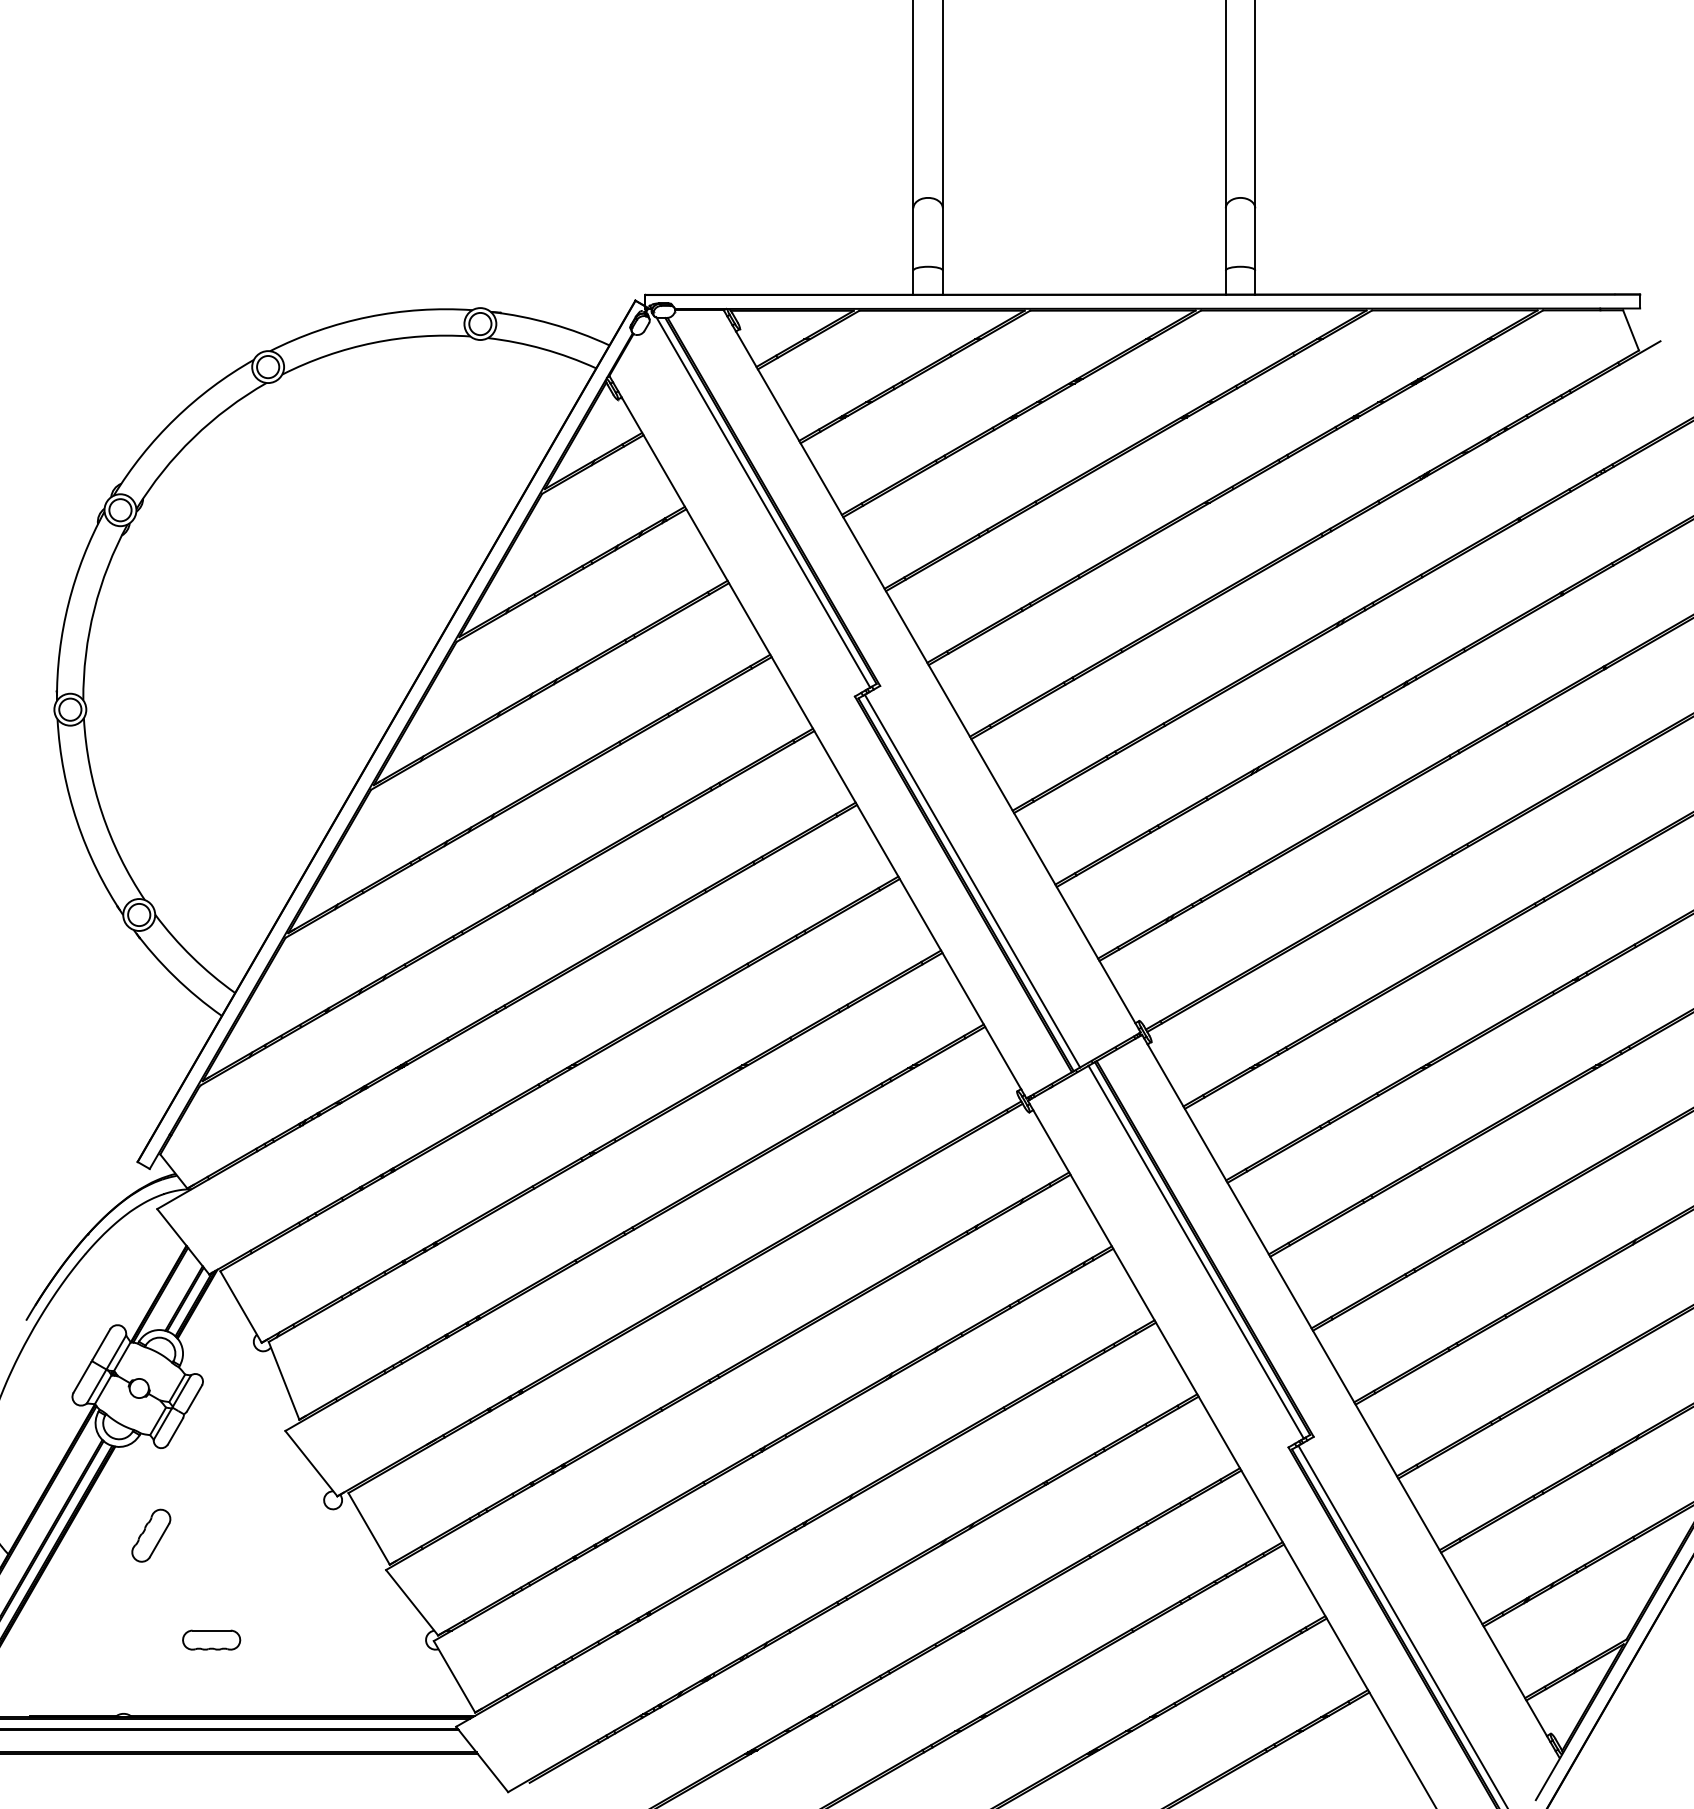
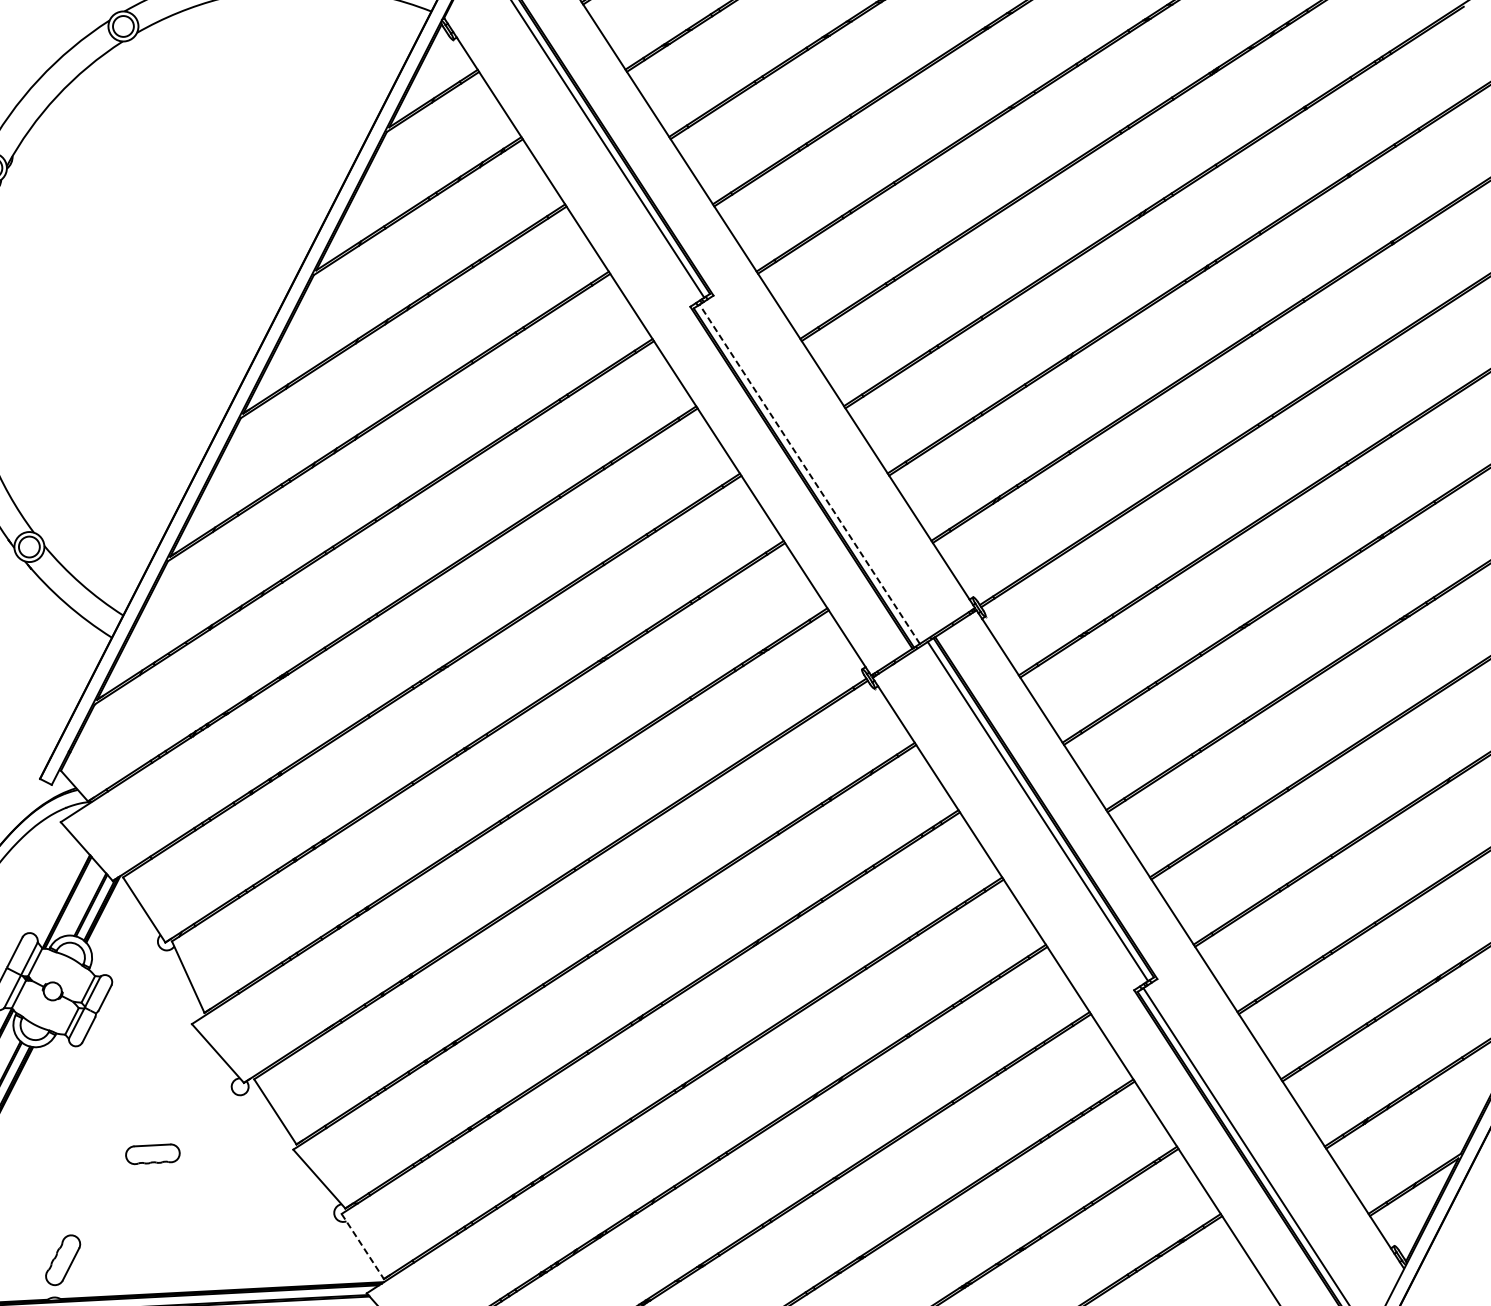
line: (972, 880) -> (809, 473), solid -> dashed
part: (151, 1535) -> (63, 1260), moved
part: (211, 1639) -> (152, 1153), moved
line: (454, 1677) -> (362, 1247), solid -> dashed

